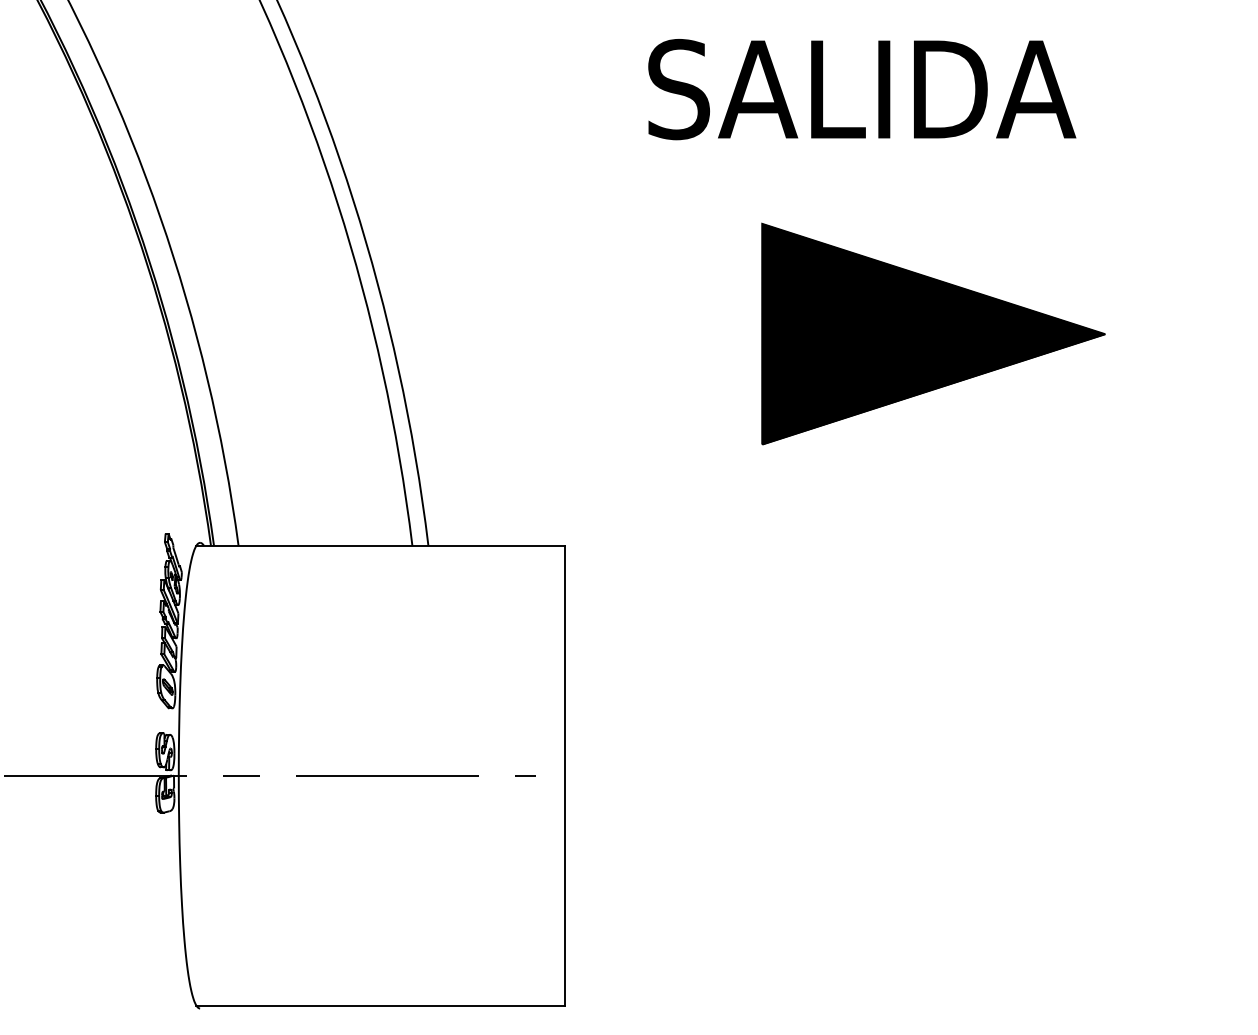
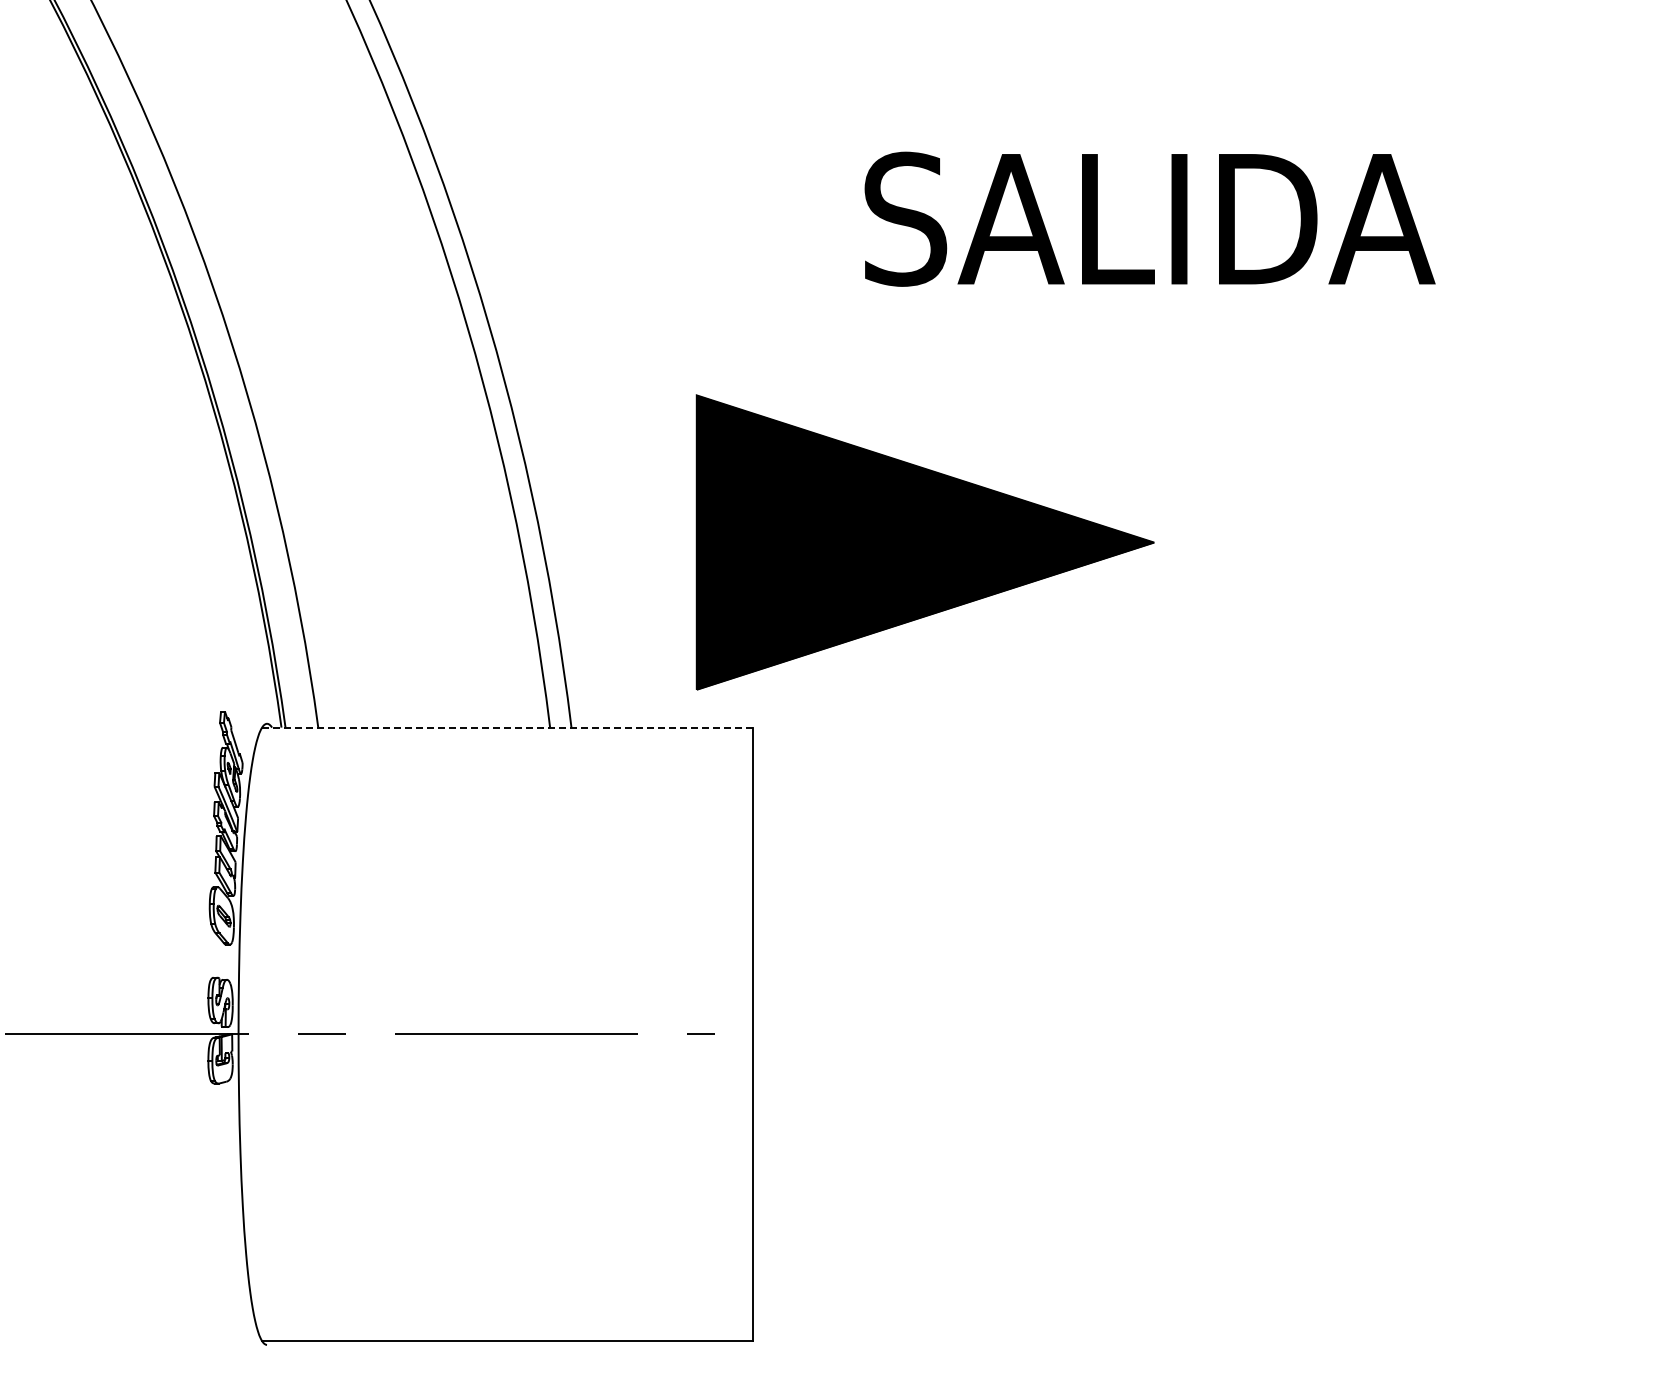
text: (861, 88) -> (1149, 218), moved
part: (933, 334) -> (924, 542), moved
line: (381, 545) -> (508, 727), solid -> dashed

